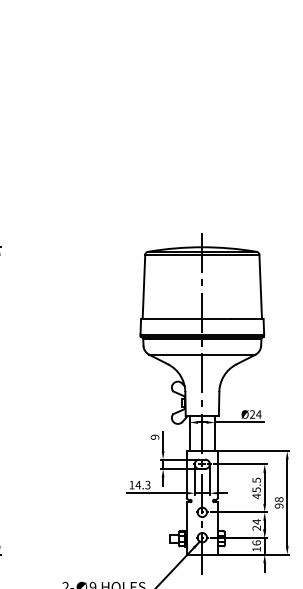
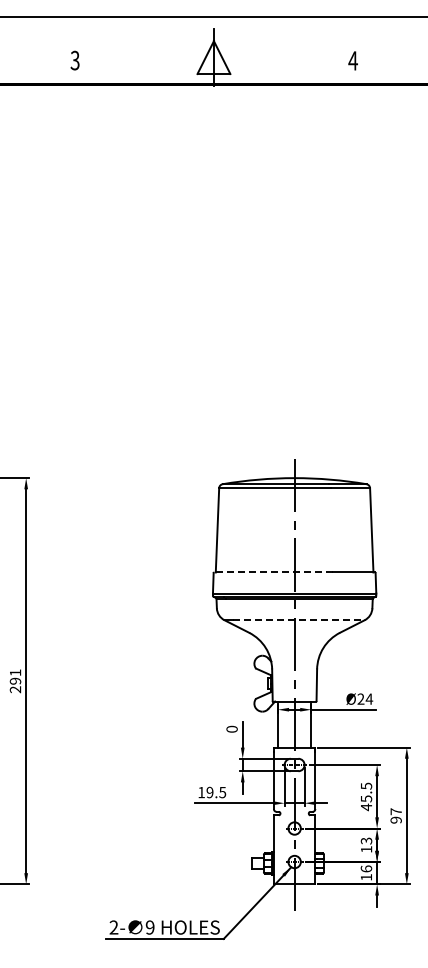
line: (186, 318) -> (273, 572), solid -> dashed
line: (205, 354) -> (298, 620), solid -> dashed
text: (154, 436) -> (231, 728), 9 -> 0
text: (143, 485) -> (216, 792), 14.3 -> 19.5
text: (278, 499) -> (395, 811), 98 -> 97
text: (256, 524) -> (366, 844), 24 -> 13

